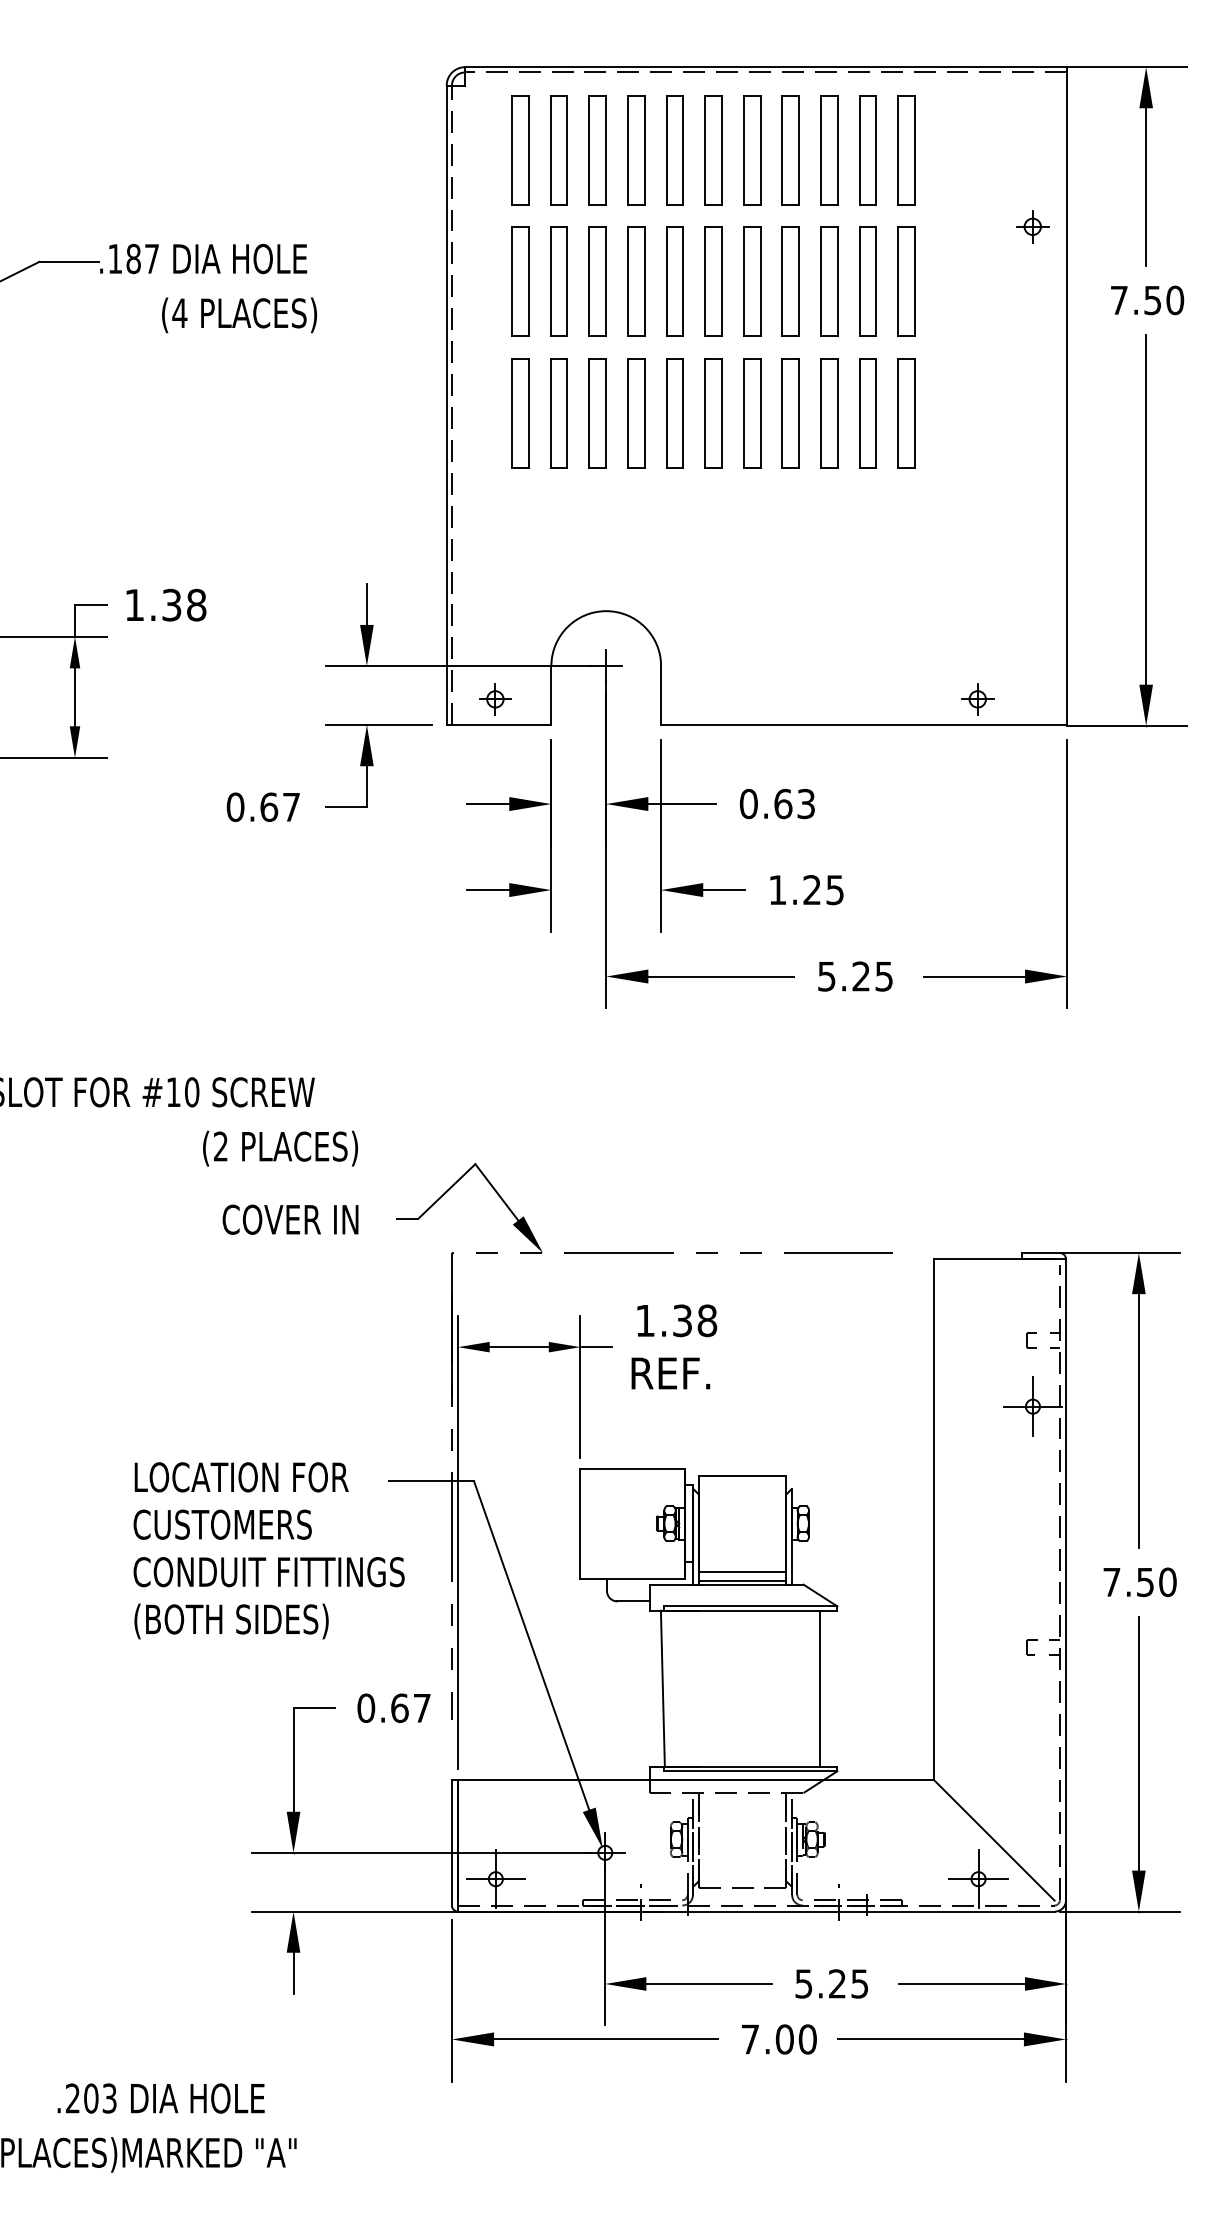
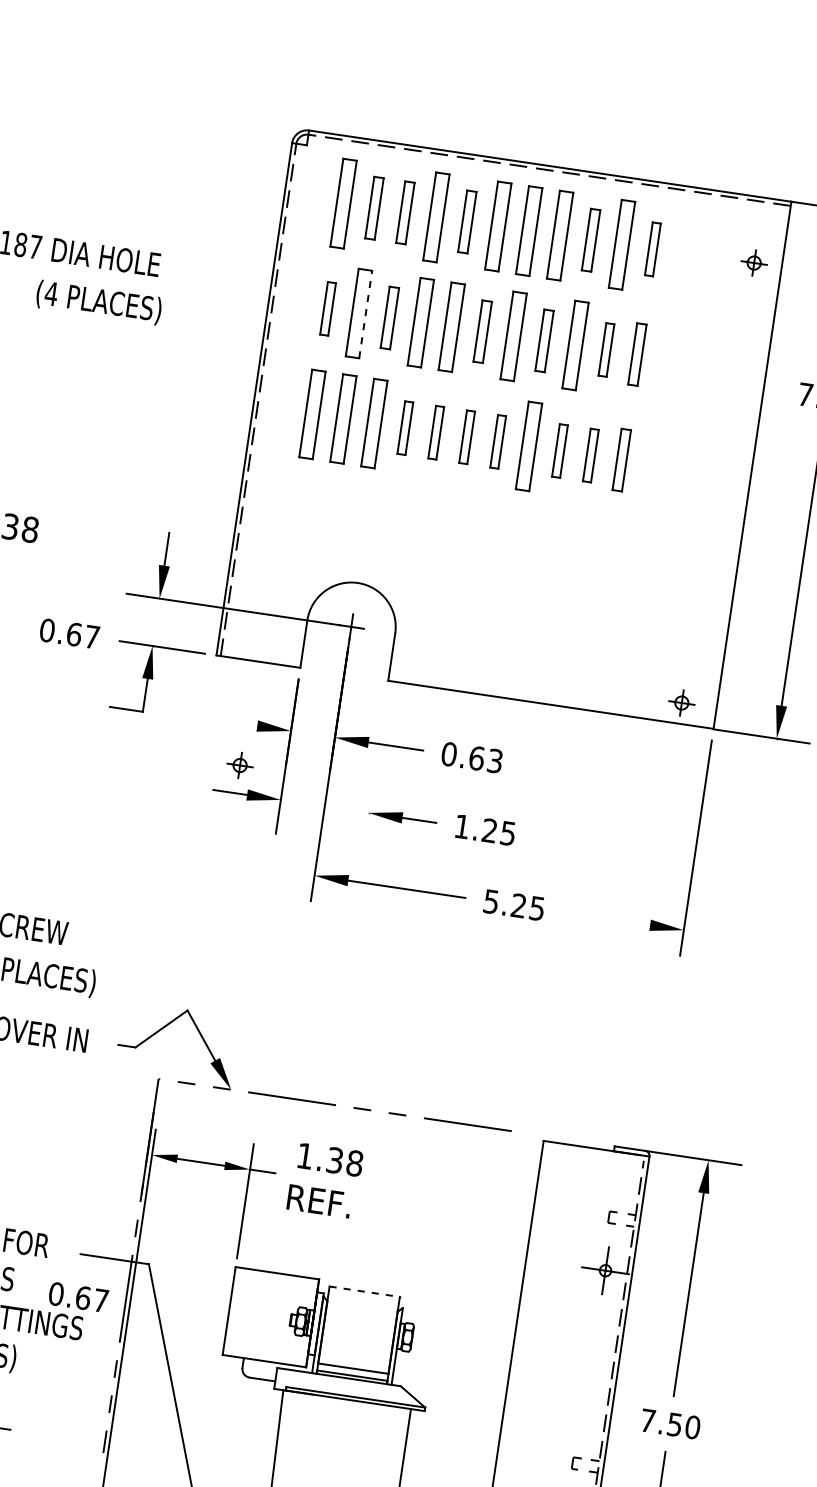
part: (558, 150) -> (374, 208), size x0.7
part: (597, 150) -> (405, 212), size x0.7
part: (674, 150) -> (466, 222), size x0.7
part: (829, 150) -> (591, 240), size x0.7
part: (906, 150) -> (652, 249), size x0.6
part: (1032, 226) -> (754, 262), moved
part: (520, 281) -> (328, 308), size x0.6
line: (567, 281) -> (365, 314), solid -> dashed
part: (597, 281) -> (389, 317), size x0.7
part: (713, 281) -> (482, 331), size x0.7
part: (790, 281) -> (544, 340), size x0.7
part: (867, 281) -> (606, 349), size x0.6
part: (906, 281) -> (637, 354), size x0.7
part: (636, 413) -> (405, 428), size x0.6
part: (674, 413) -> (435, 432), size x0.6
part: (713, 413) -> (467, 437), size x0.6
part: (752, 413) -> (498, 441), size x0.6
part: (829, 413) -> (560, 451), size x0.6
part: (867, 413) -> (590, 455), size x0.6
part: (906, 413) -> (621, 460), size x0.7
part: (495, 699) -> (240, 765), moved
part: (977, 699) -> (681, 703), moved
line: (488, 804) -> (240, 723), removed
text: (262, 806) -> (69, 633), moved
line: (661, 835) -> (375, 769), removed
line: (974, 976) -> (609, 919), removed
line: (742, 1475) -> (364, 1291), solid -> dashed
text: (393, 1707) -> (78, 1296), moved

